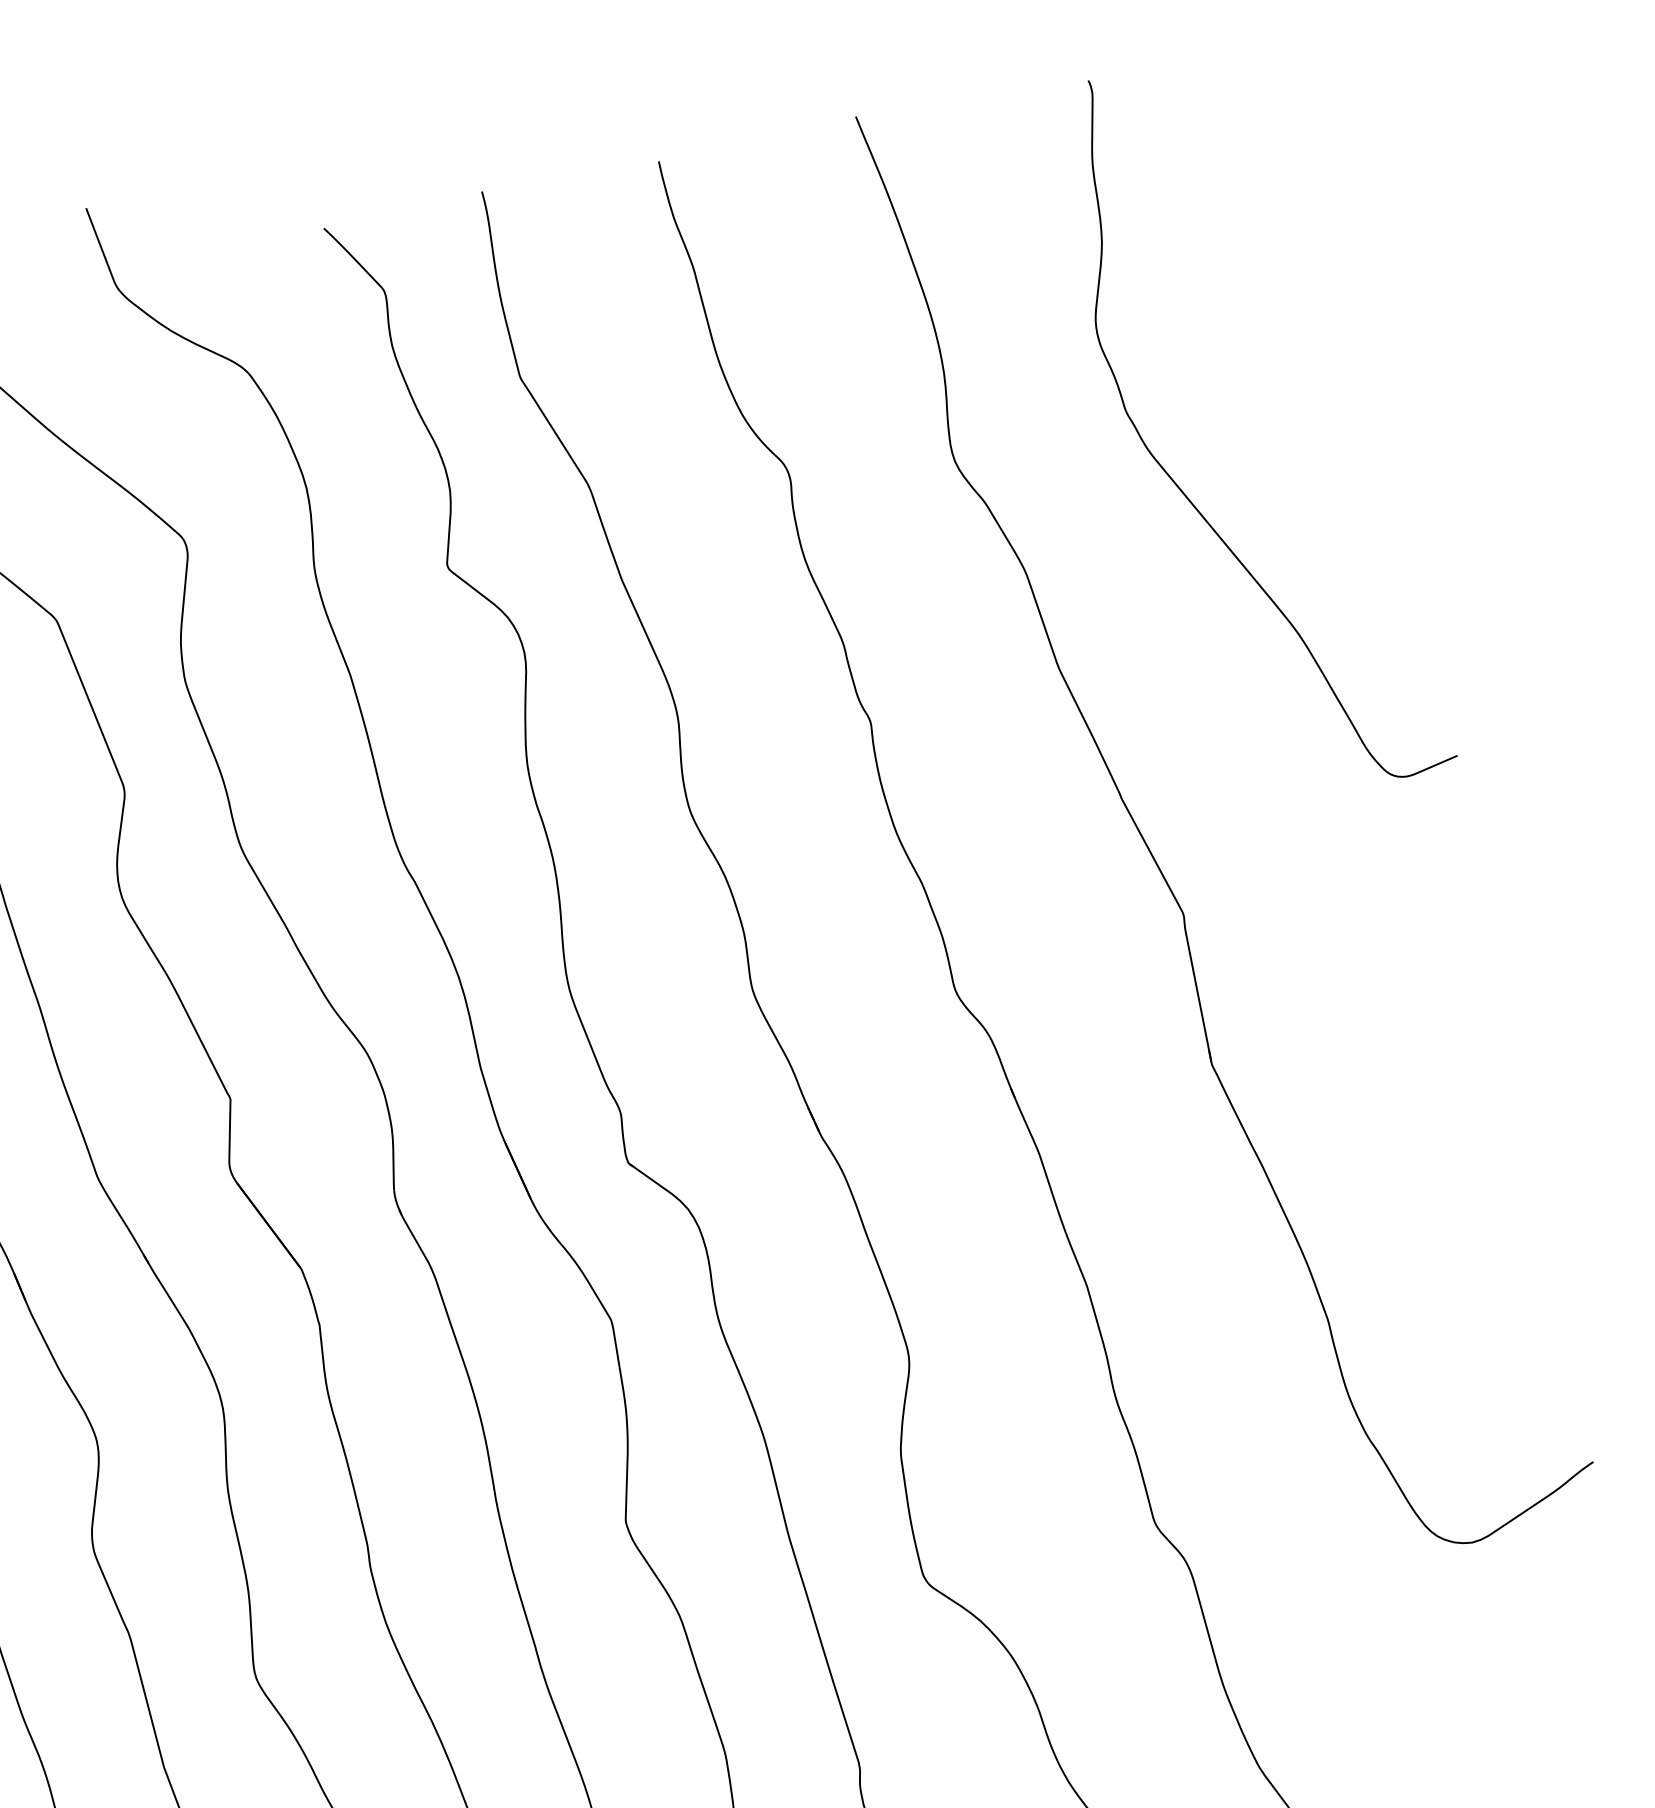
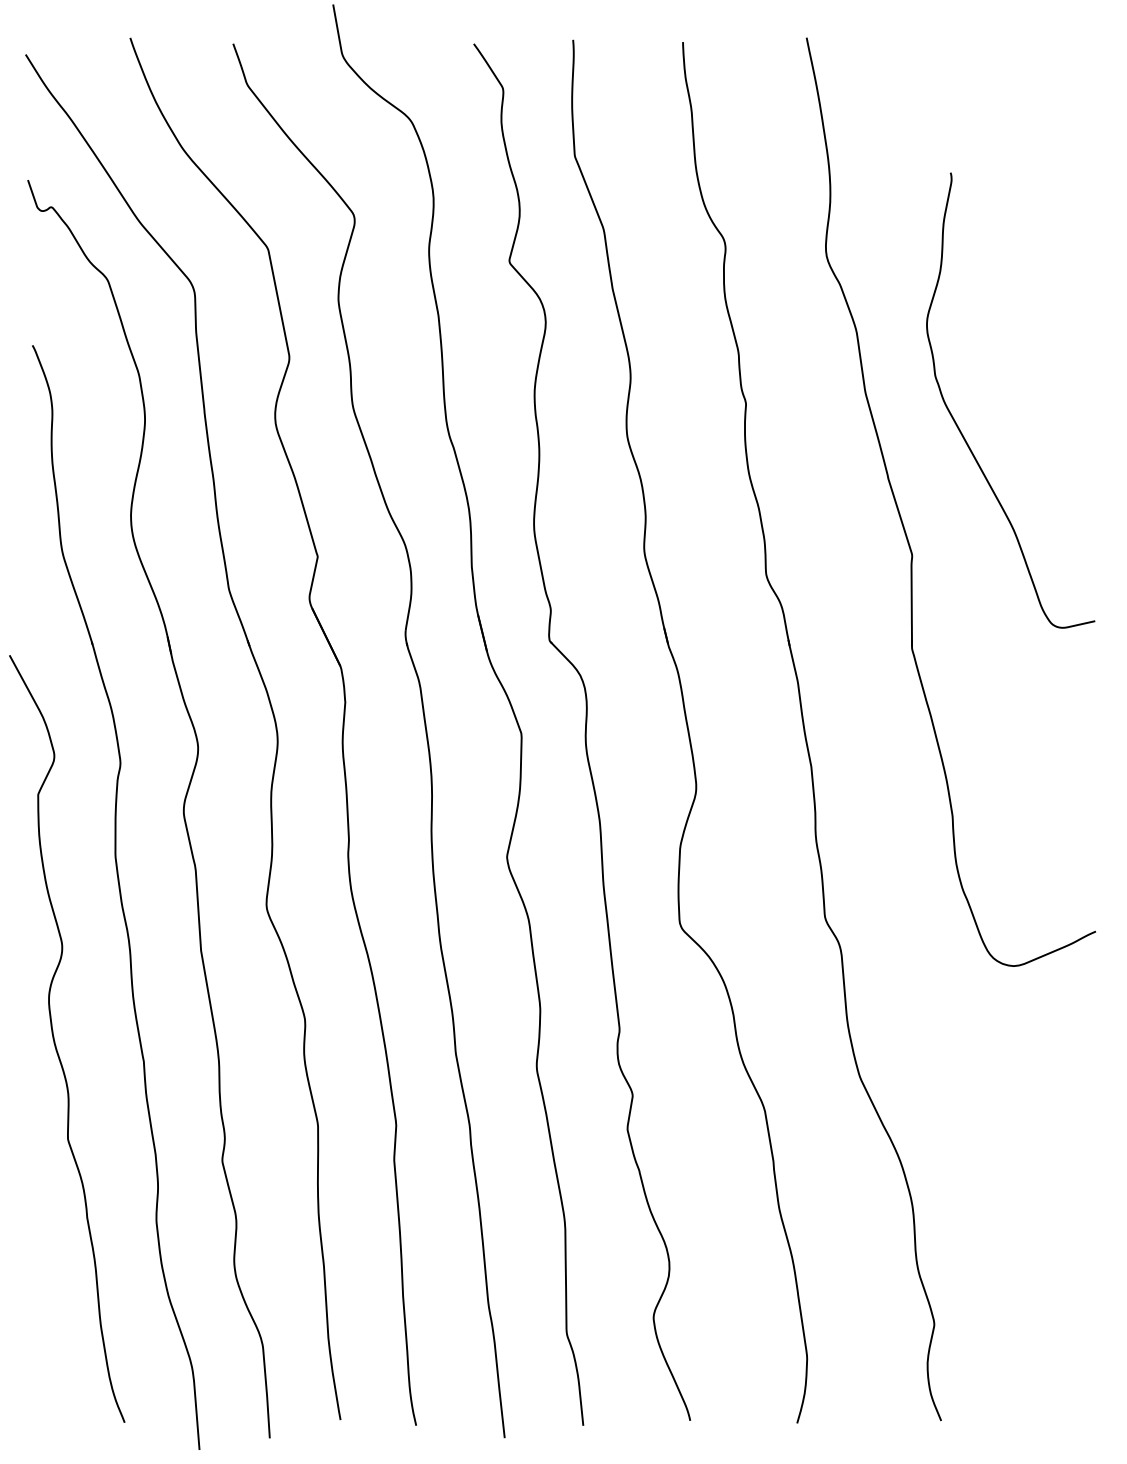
curve: (1180, 486) -> (959, 427), moved

